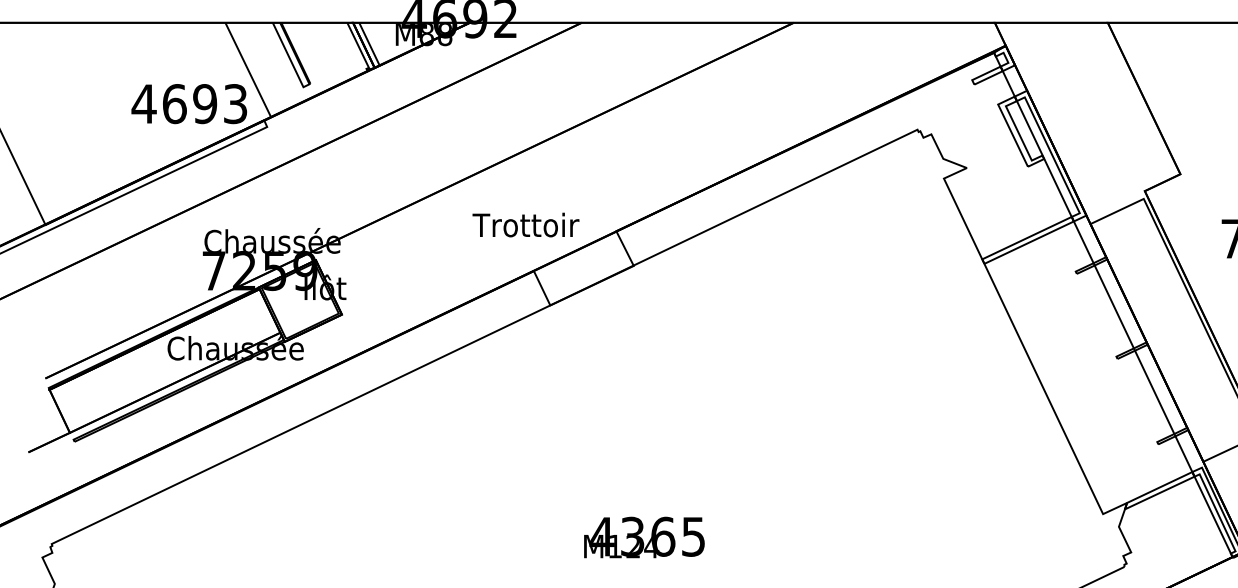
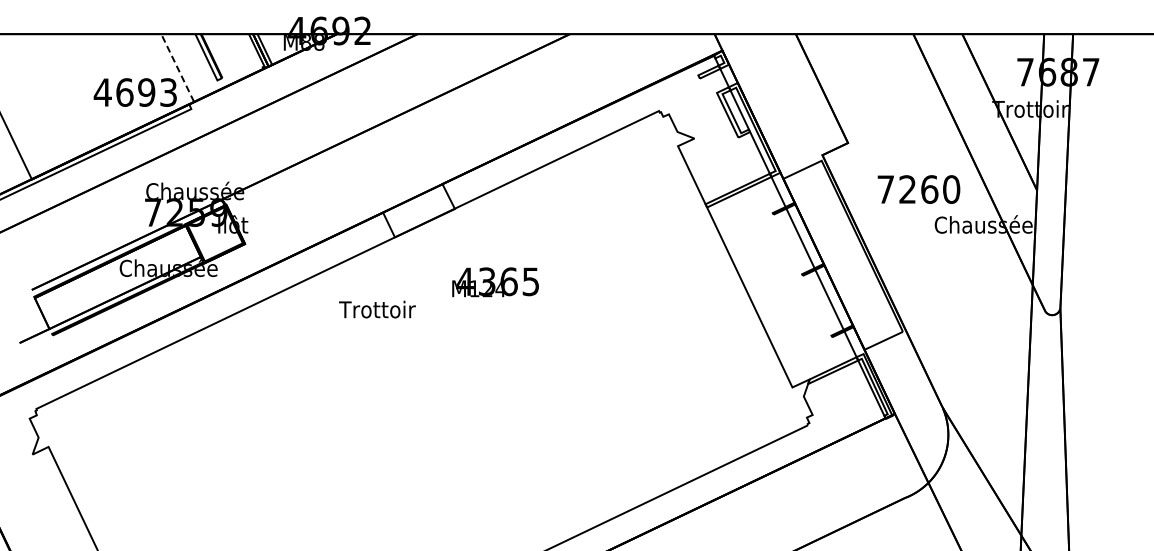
line: (247, 70) -> (177, 68), solid -> dashed
text: (526, 224) -> (377, 309), moved
text: (644, 537) -> (495, 282), moved

